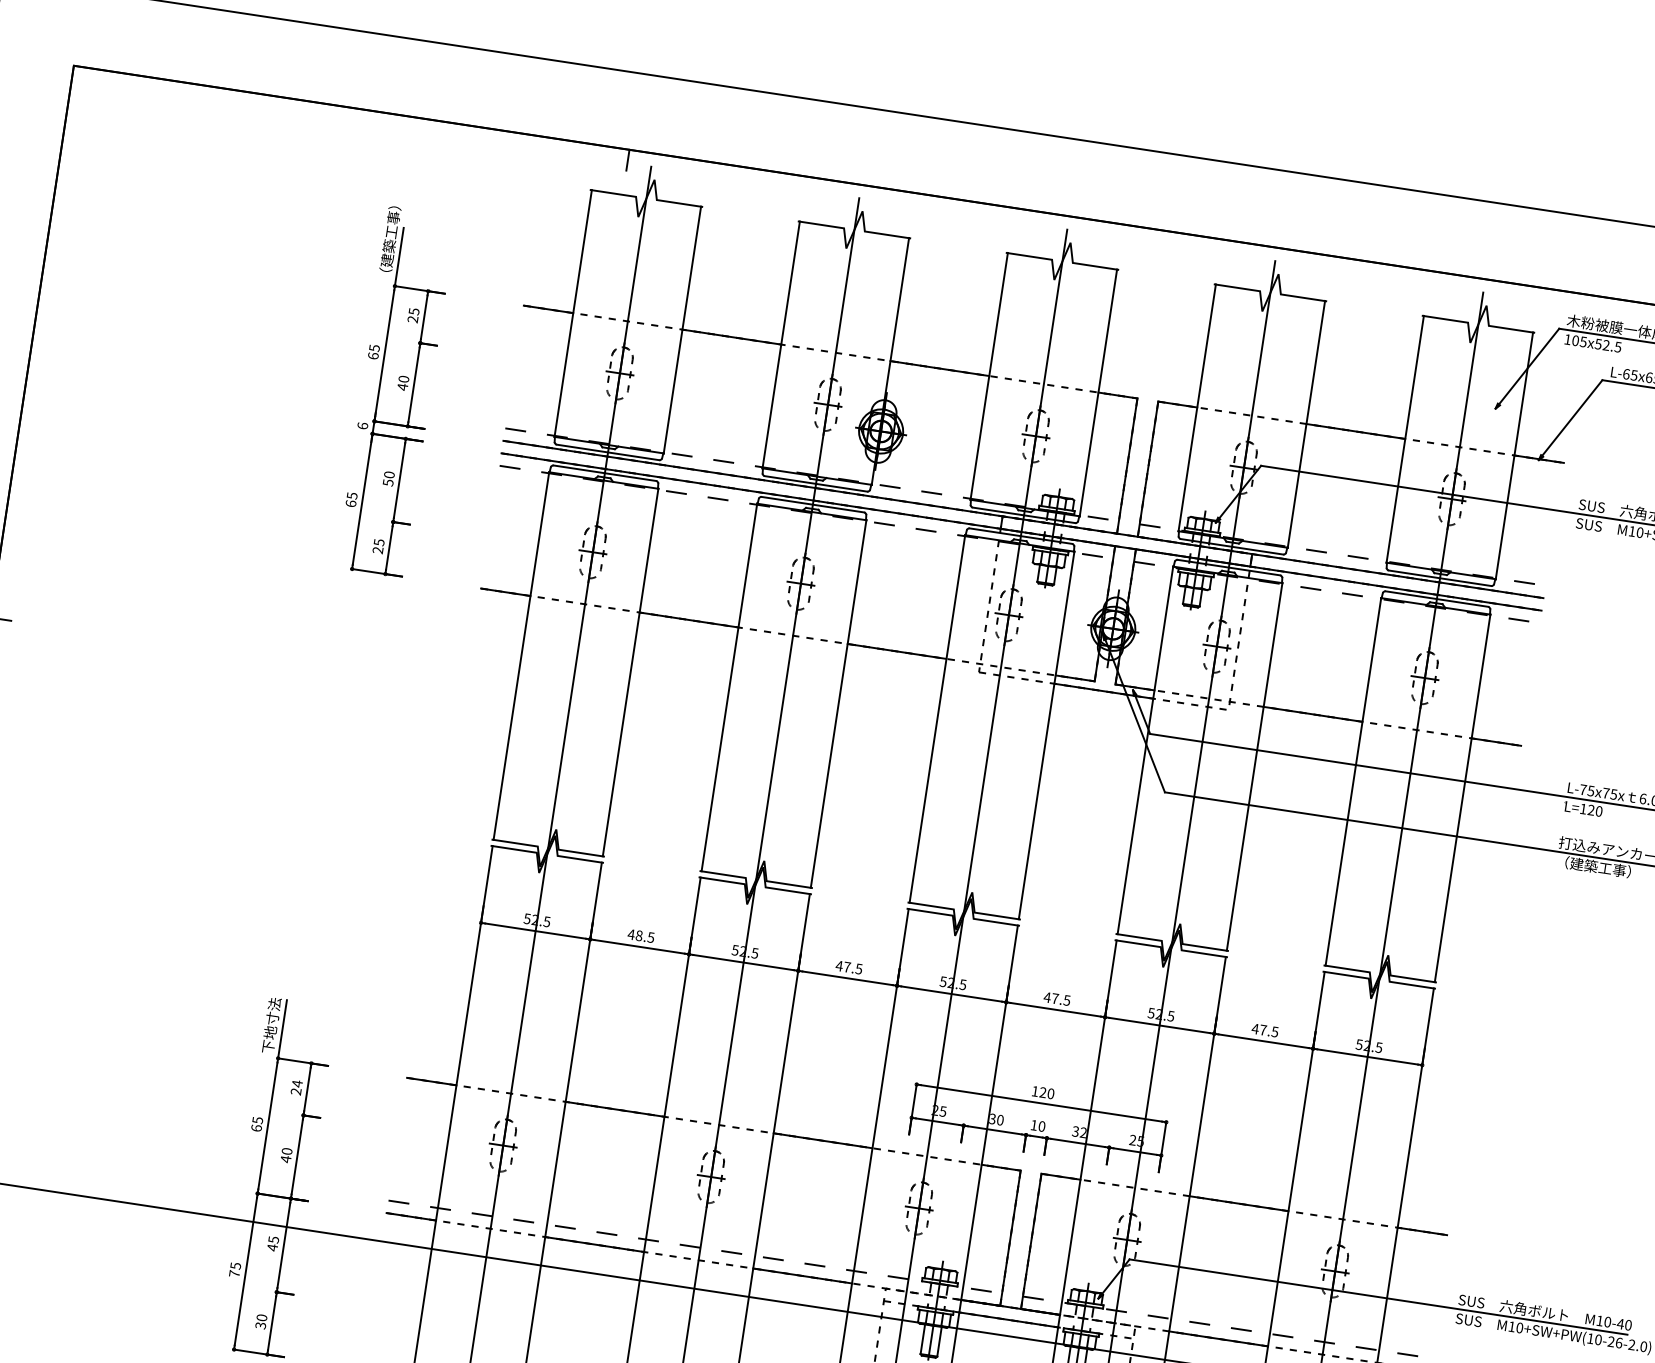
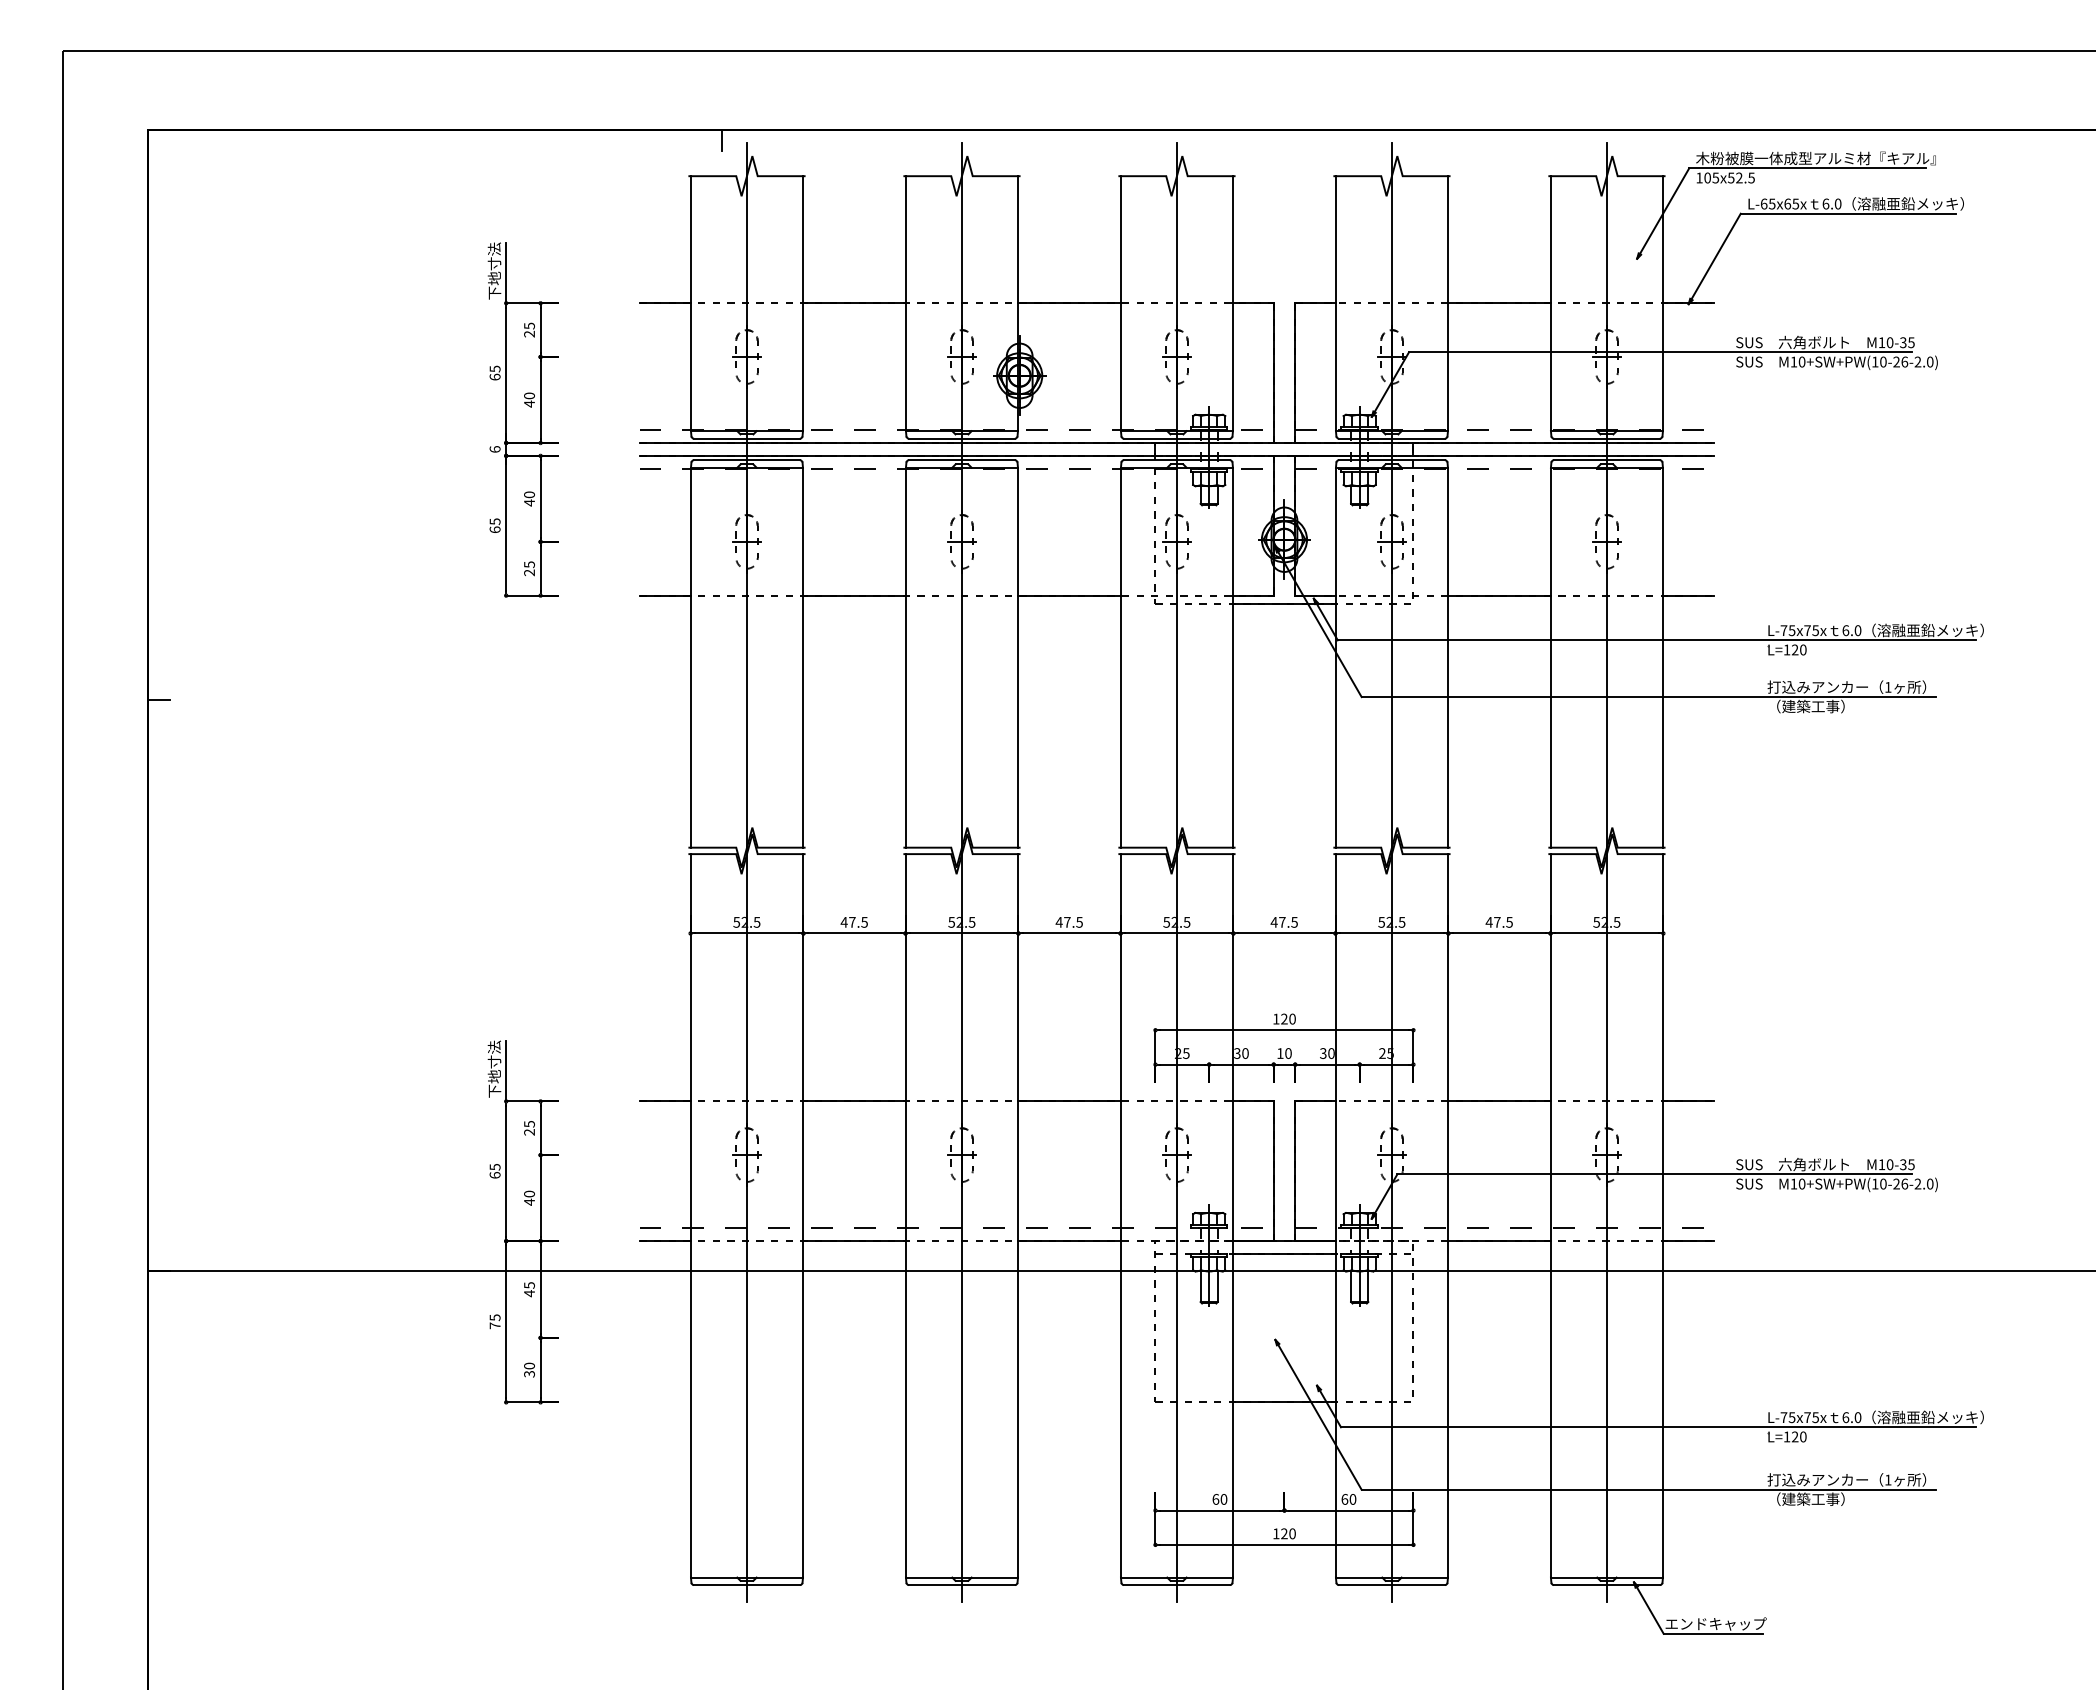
text: (389, 243) -> (494, 260), （建築工事） -> 下地寸法
text: (388, 482) -> (529, 502), 50 -> 40
text: (639, 934) -> (852, 921), 48.5 -> 47.5
text: (297, 1083) -> (529, 1123), 24 -> 25
text: (1083, 1132) -> (1331, 1053), 32 -> 30
text: (1623, 1324) -> (1906, 1164), M10-40 -> M10-35

